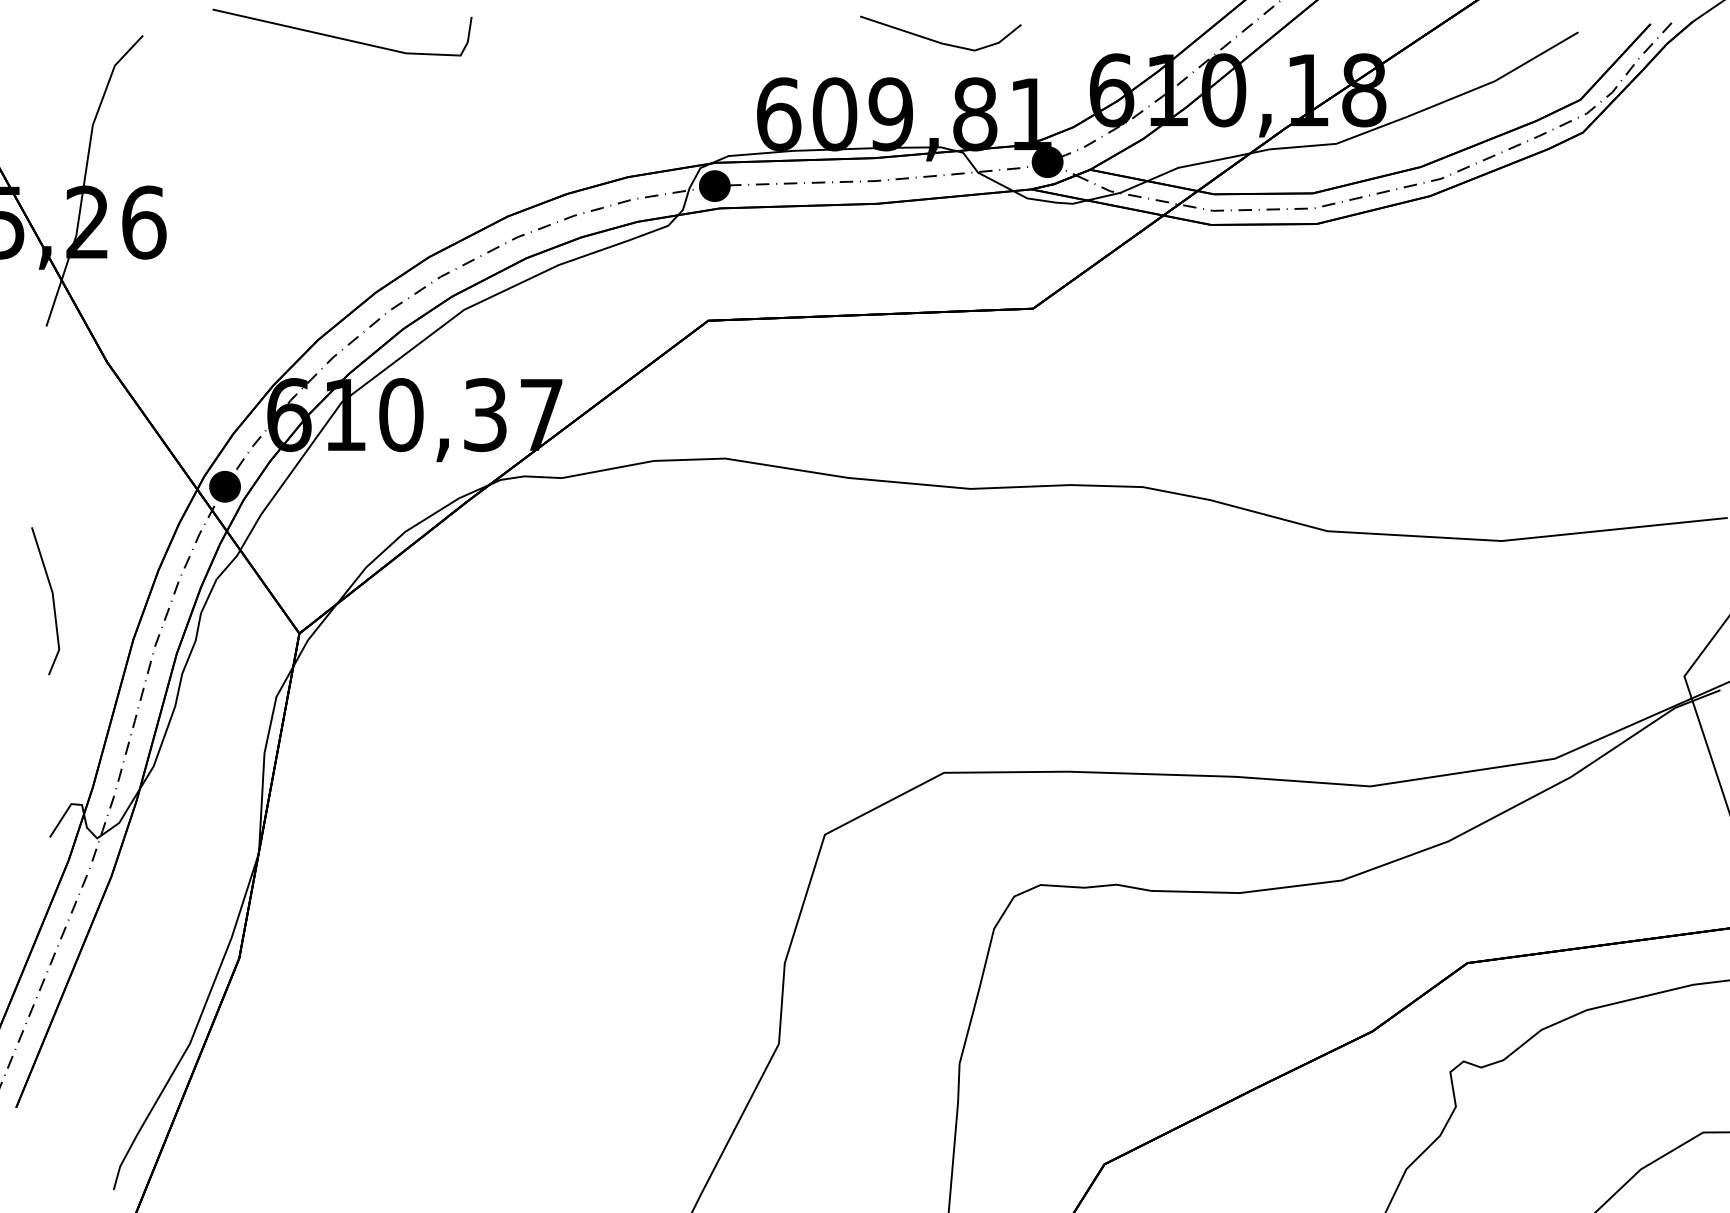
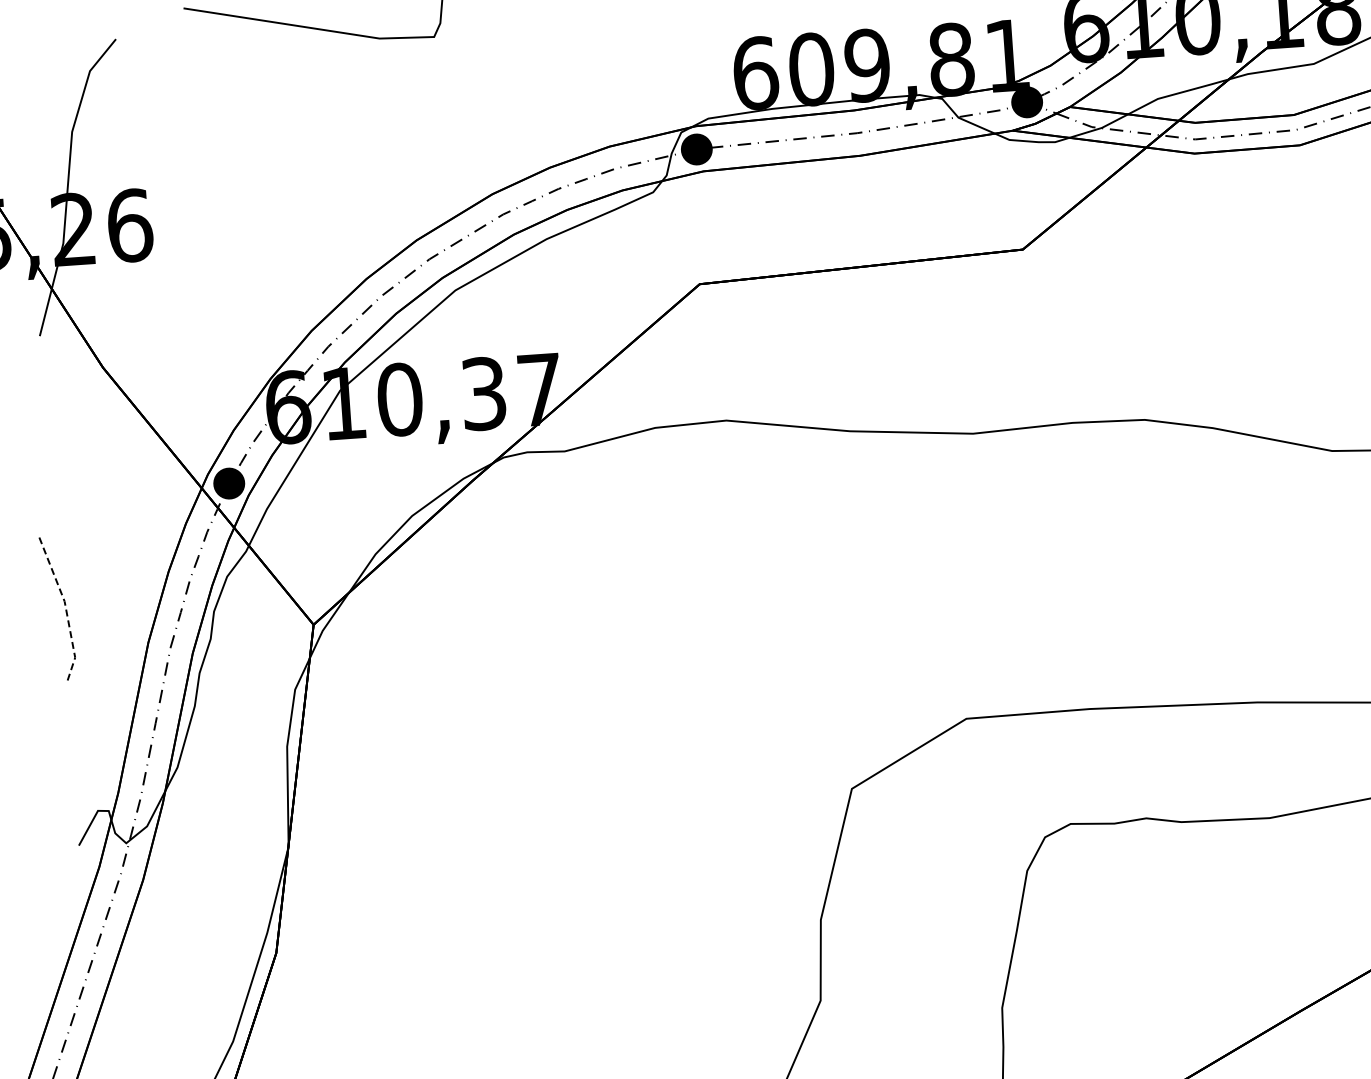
line: (53, 601) -> (66, 609), solid -> dashed

